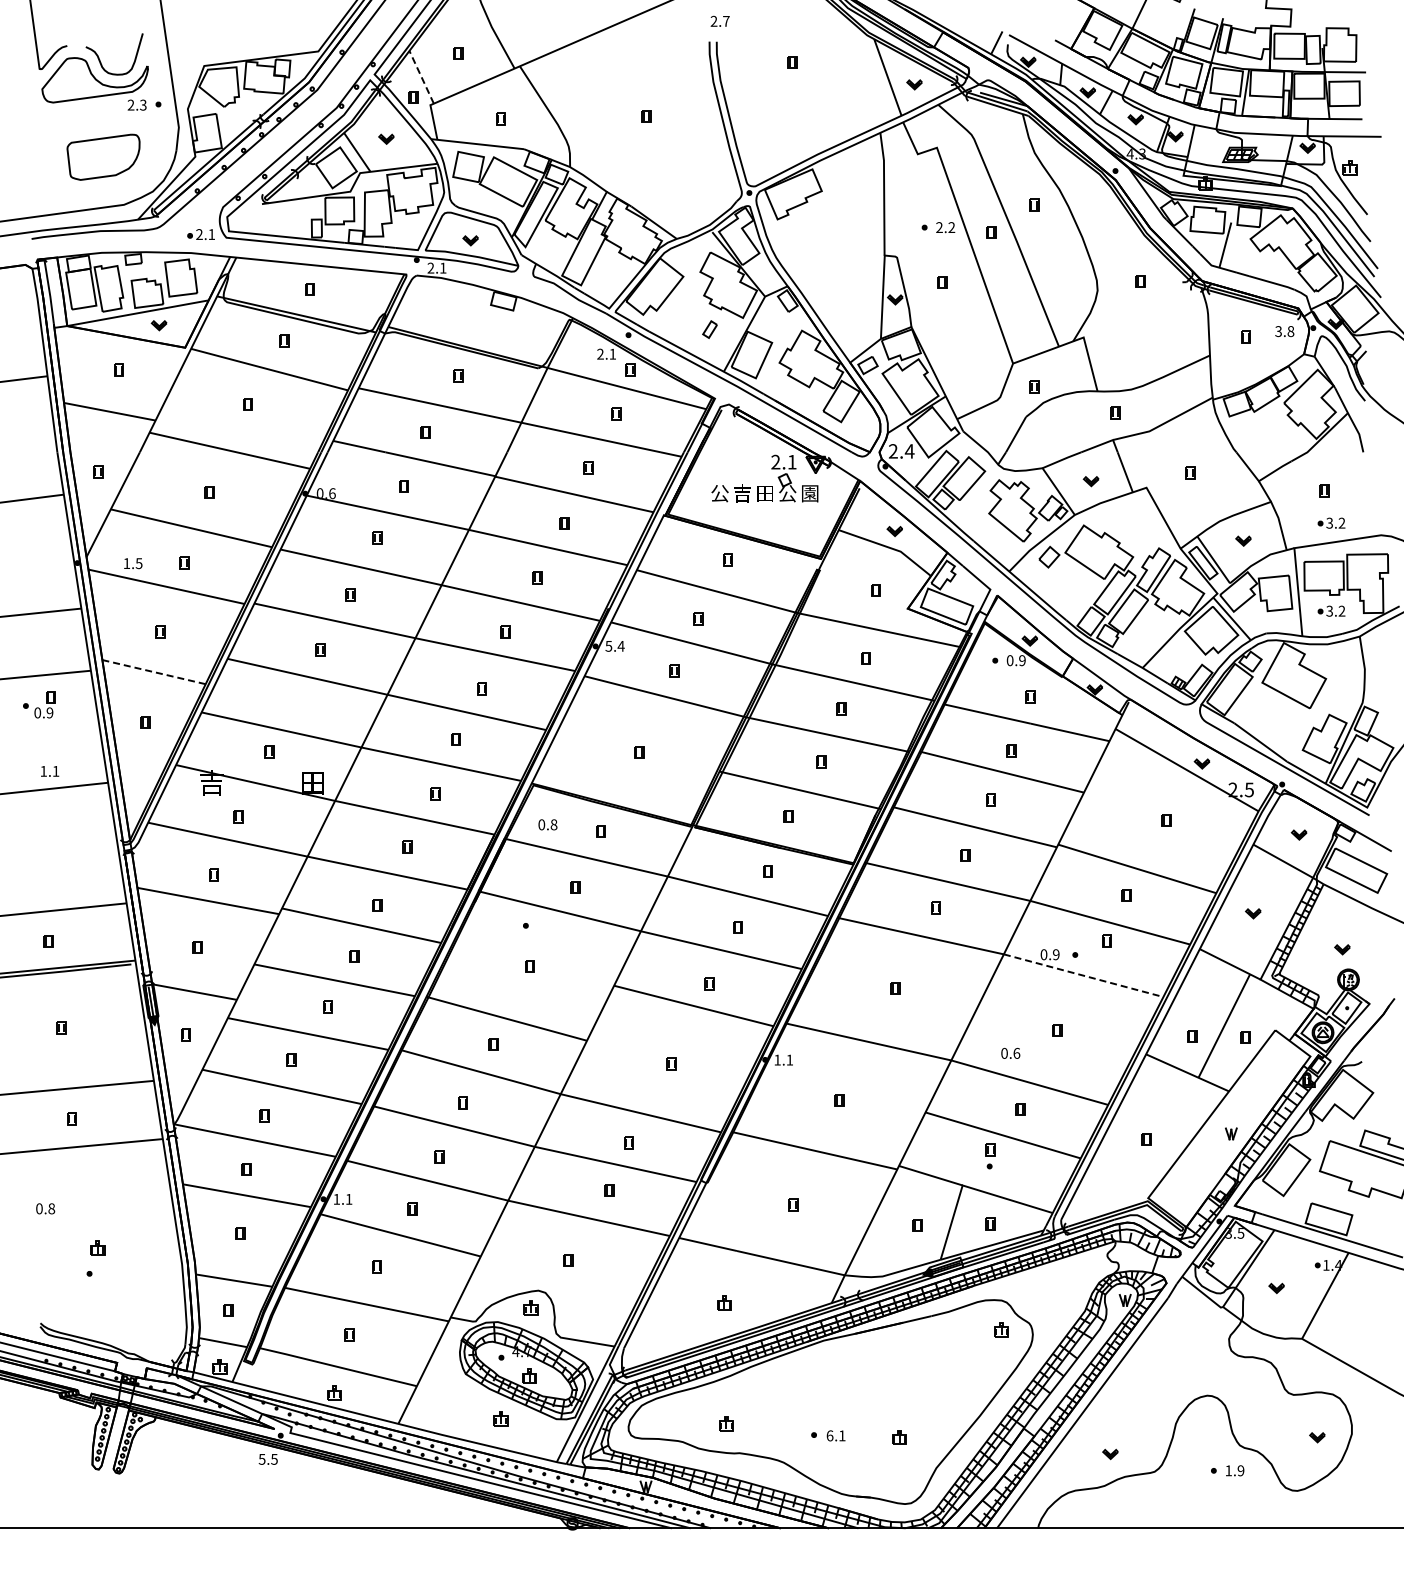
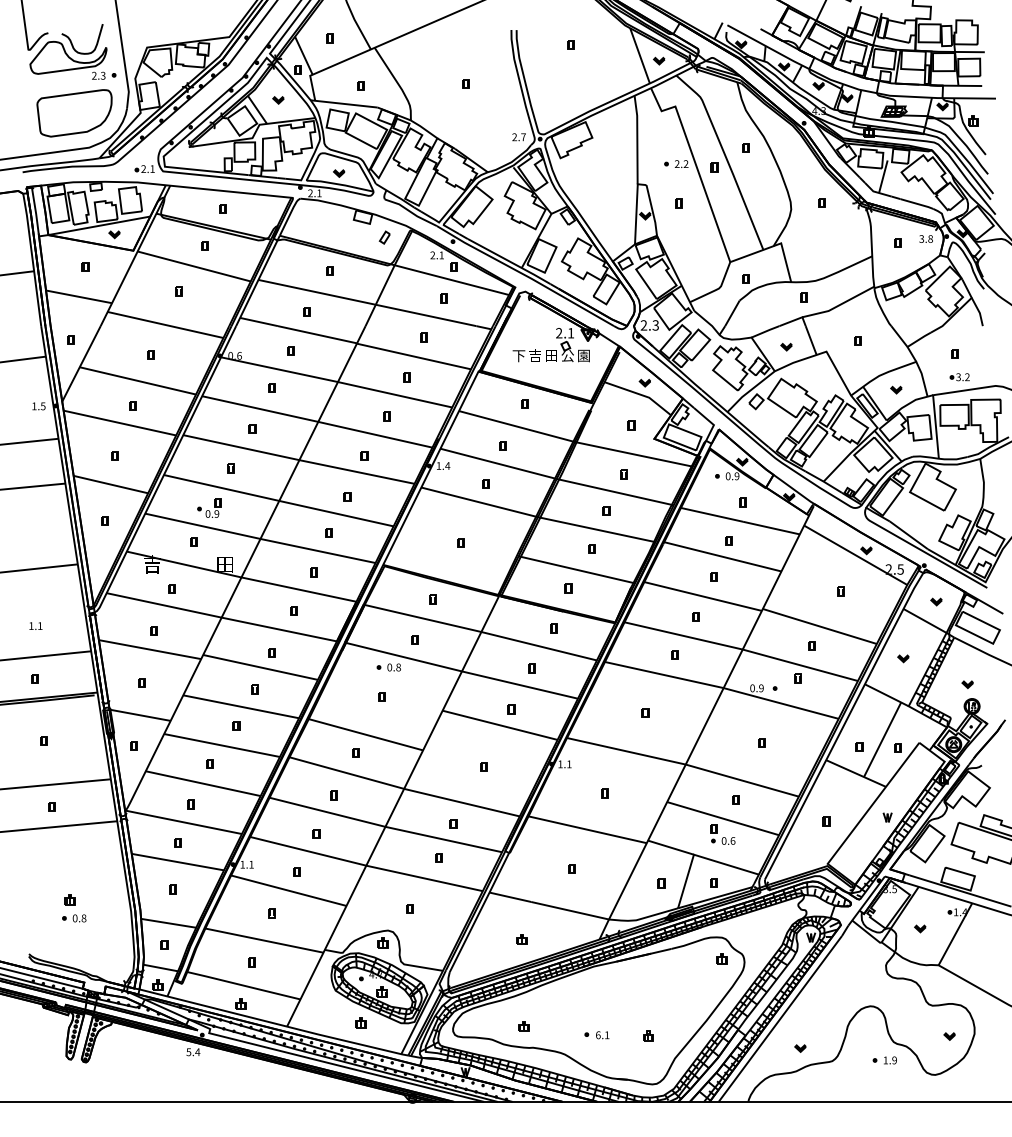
text: (719, 20) -> (518, 136), moved
line: (421, 76) -> (303, 55), dashed -> solid
part: (103, 157) -> (74, 113), size x1.43
part: (709, 329) -> (384, 237), moved
text: (909, 451) -> (655, 325), 2.4 -> 2.3
text: (719, 493) -> (518, 355), 公 -> 下
text: (133, 563) -> (39, 406), moved
part: (1331, 610) -> (959, 440), removed
text: (608, 646) -> (438, 466), 5.4 -> 1.4
line: (154, 672) -> (111, 484), dashed -> solid
part: (39, 704) -> (209, 507), moved
text: (50, 771) -> (36, 626), moved
text: (547, 824) -> (393, 667), moved
line: (1083, 975) -> (781, 703), dashed -> solid
text: (1010, 1053) -> (728, 841), moved
text: (45, 1208) -> (79, 918), moved
text: (274, 1459) -> (197, 1052), 5.5 -> 5.4

